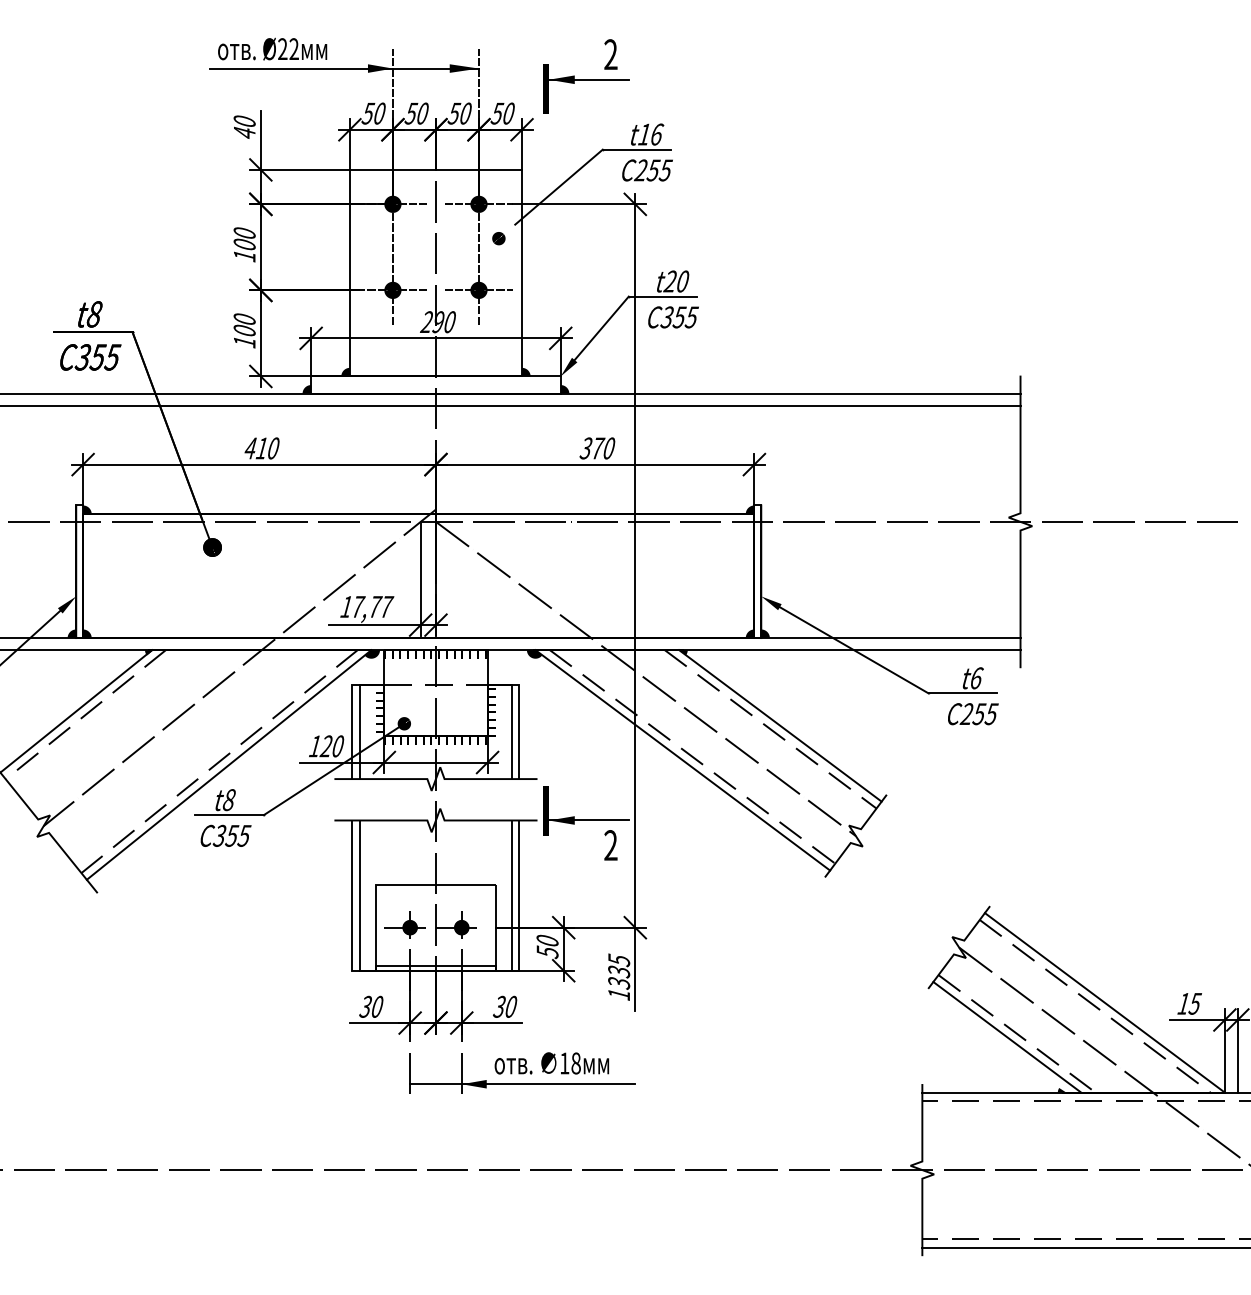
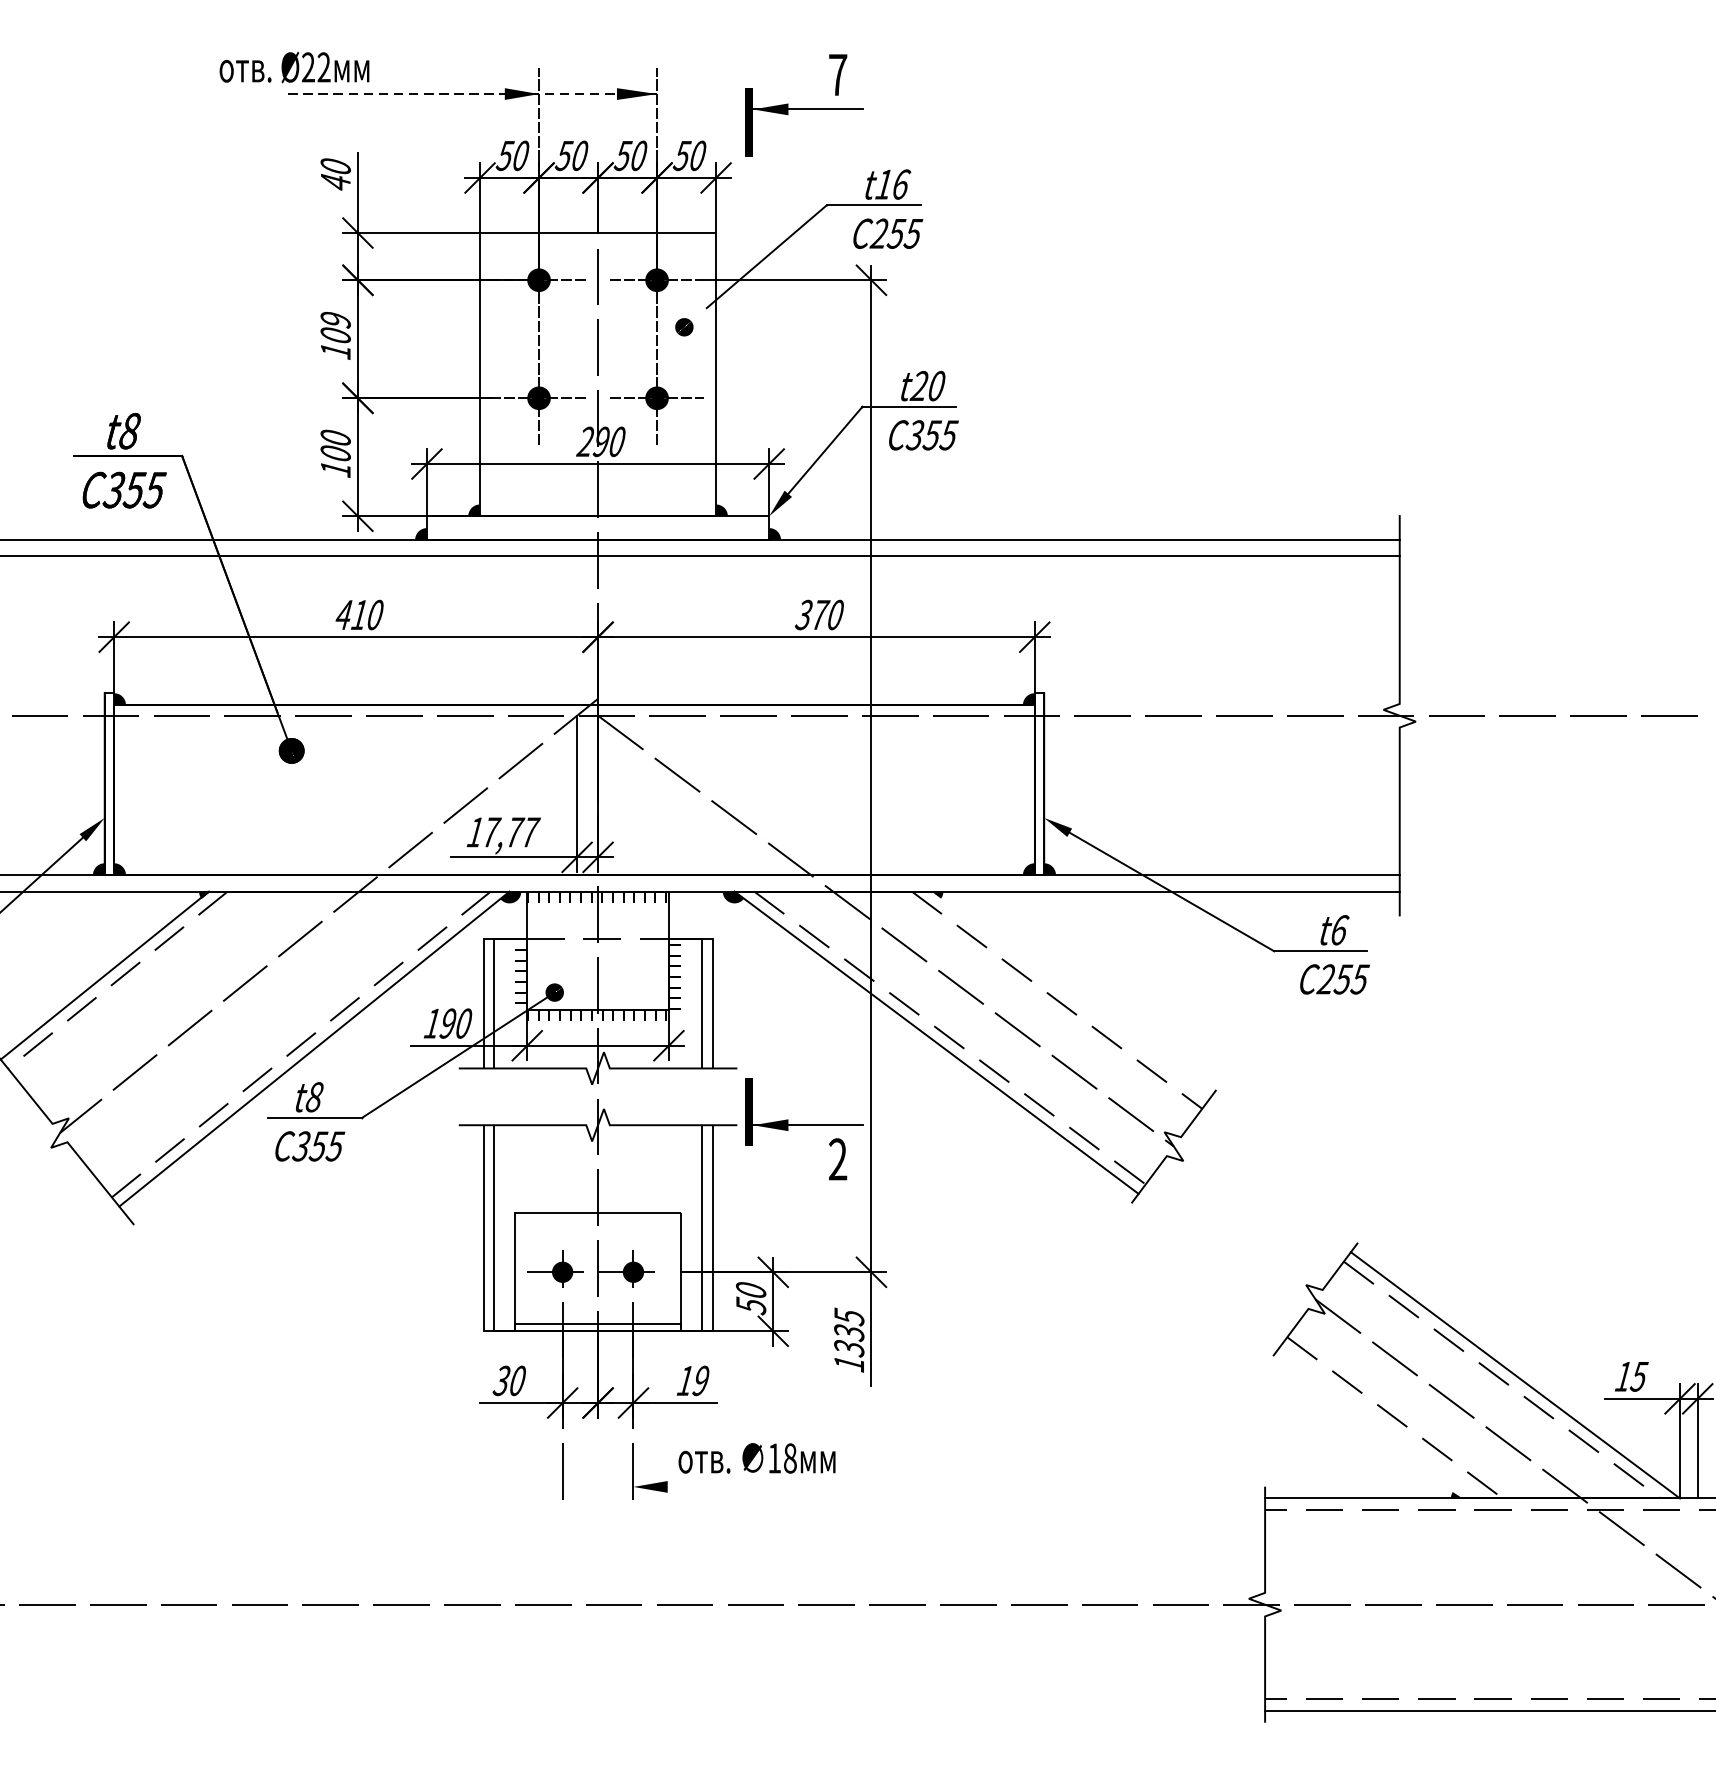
text: (272, 48) -> (294, 66), moved
text: (610, 54) -> (837, 74), 2 -> 7
line: (344, 68) -> (472, 93), solid -> dashed
text: (244, 233) -> (335, 320), 100 -> 109
line: (780, 725) -> (1070, 994), removed
text: (325, 746) -> (446, 1023), 120 -> 190
text: (505, 1006) -> (693, 1380), 30 -> 19
line: (1007, 1036) -> (1381, 1421), removed
line: (522, 1084) -> (716, 1487), removed

